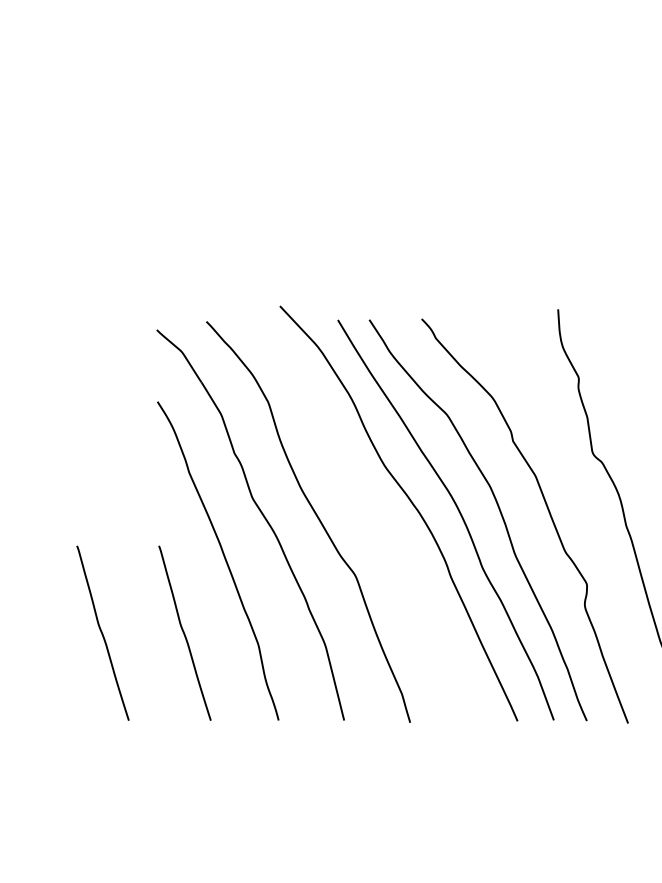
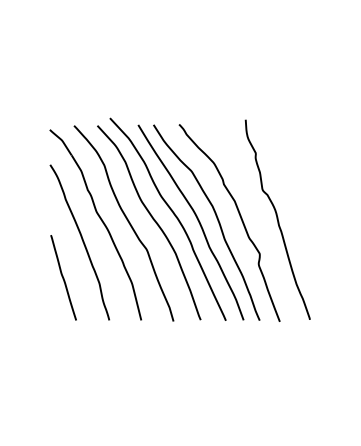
curve: (367, 513) -> (152, 219), added
line: (102, 632) -> (23, 277), removed

